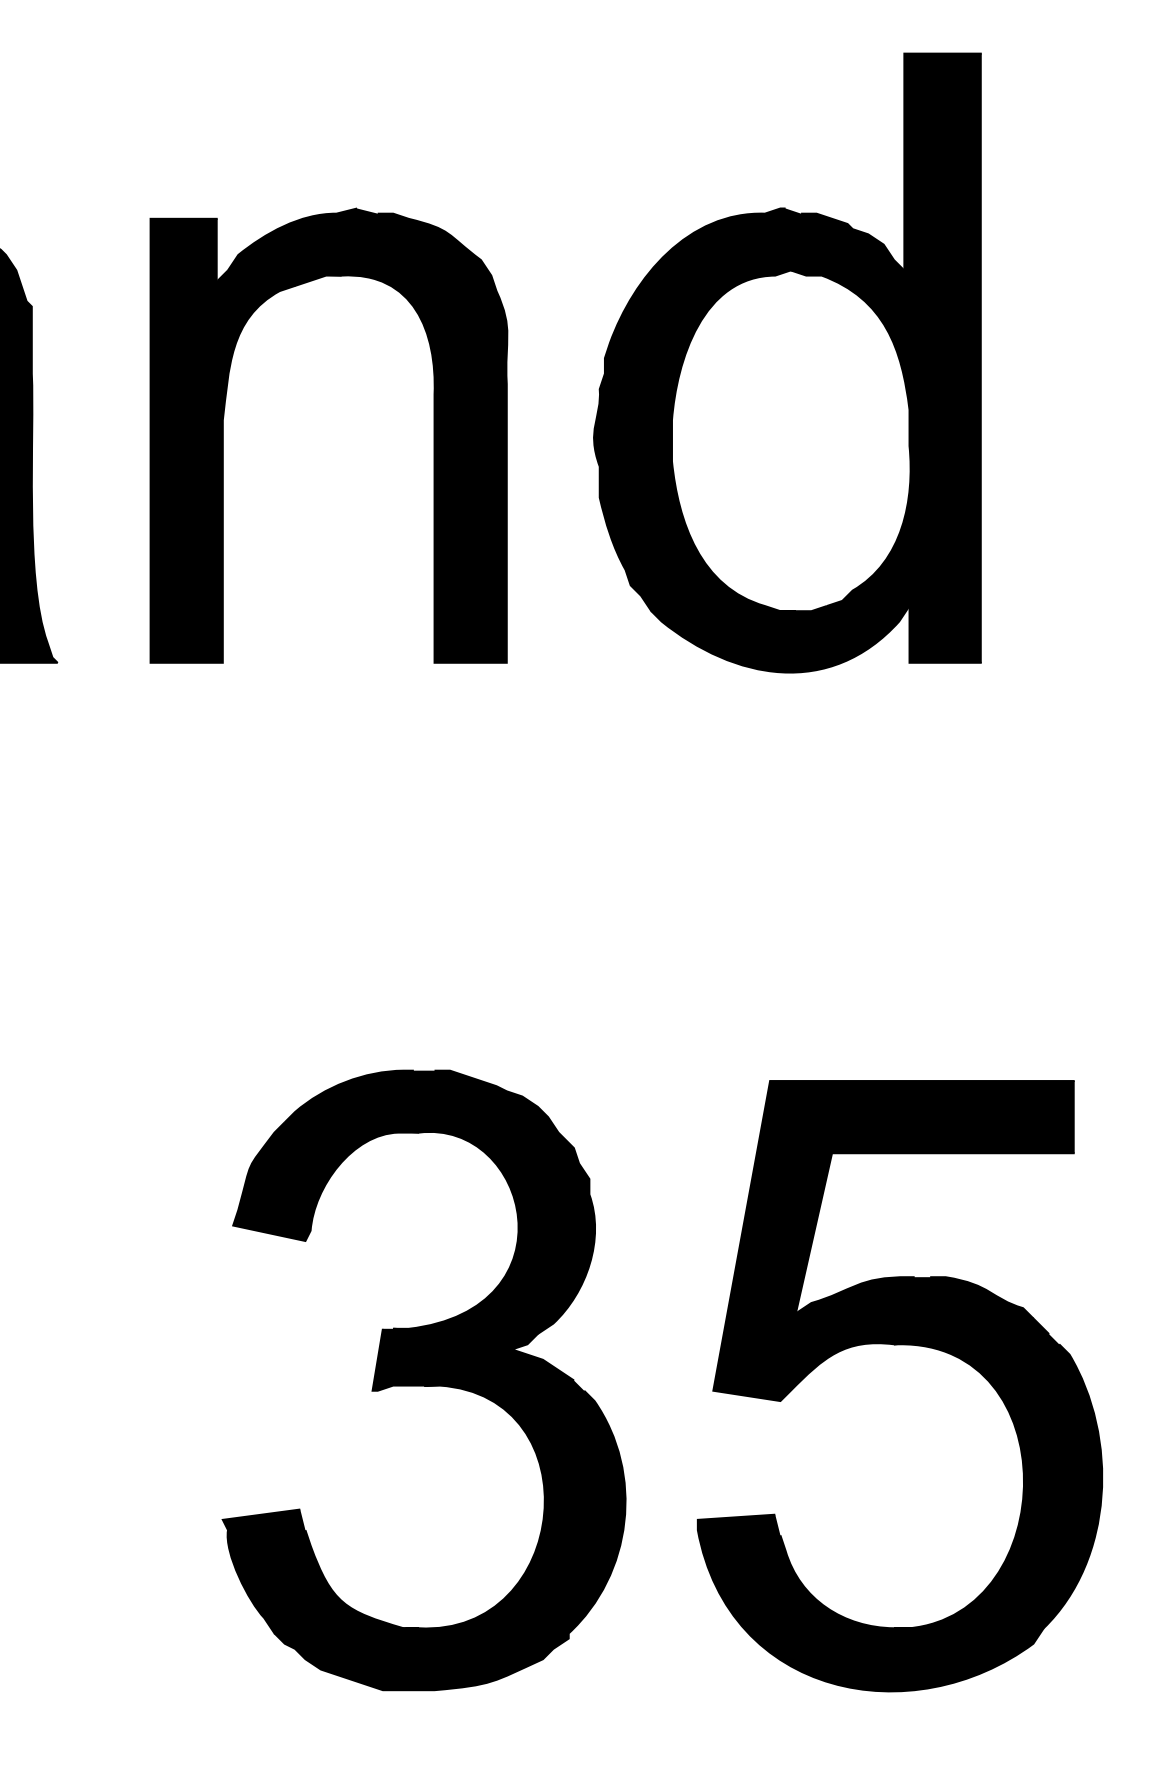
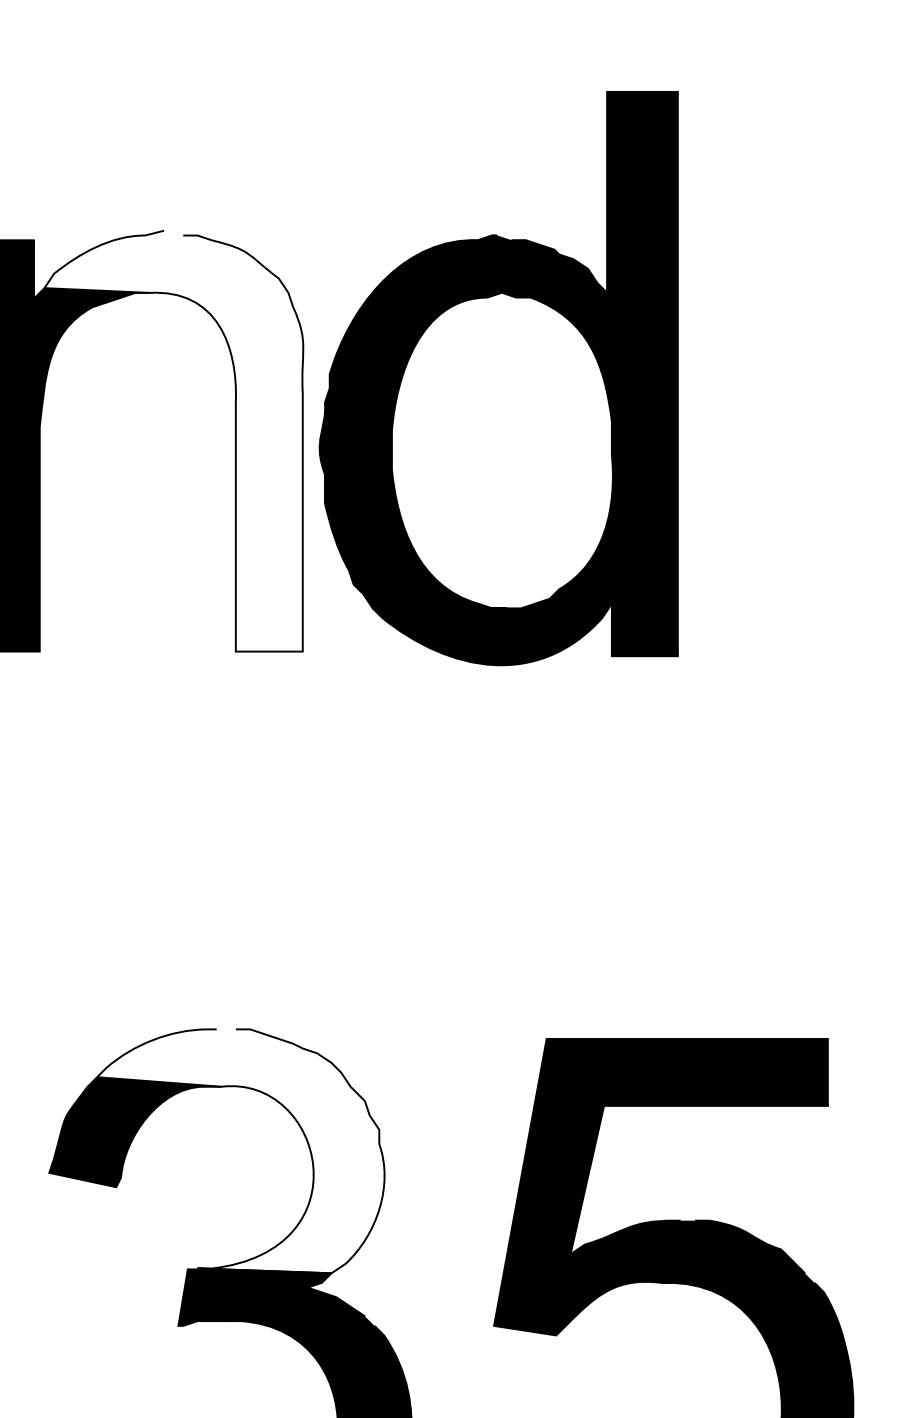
part: (787, 362) -> (498, 378), moved
fill: (367, 435) -> (173, 441), removed
fill: (439, 1201) -> (240, 1150), removed

